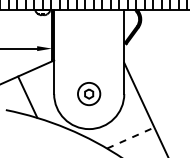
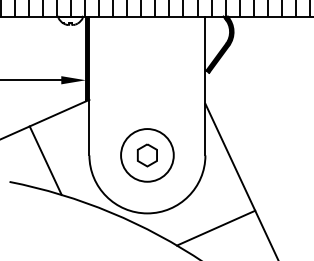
part: (88, 93) -> (146, 154), size x1.43
line: (130, 138) -> (215, 228), dashed -> solid

